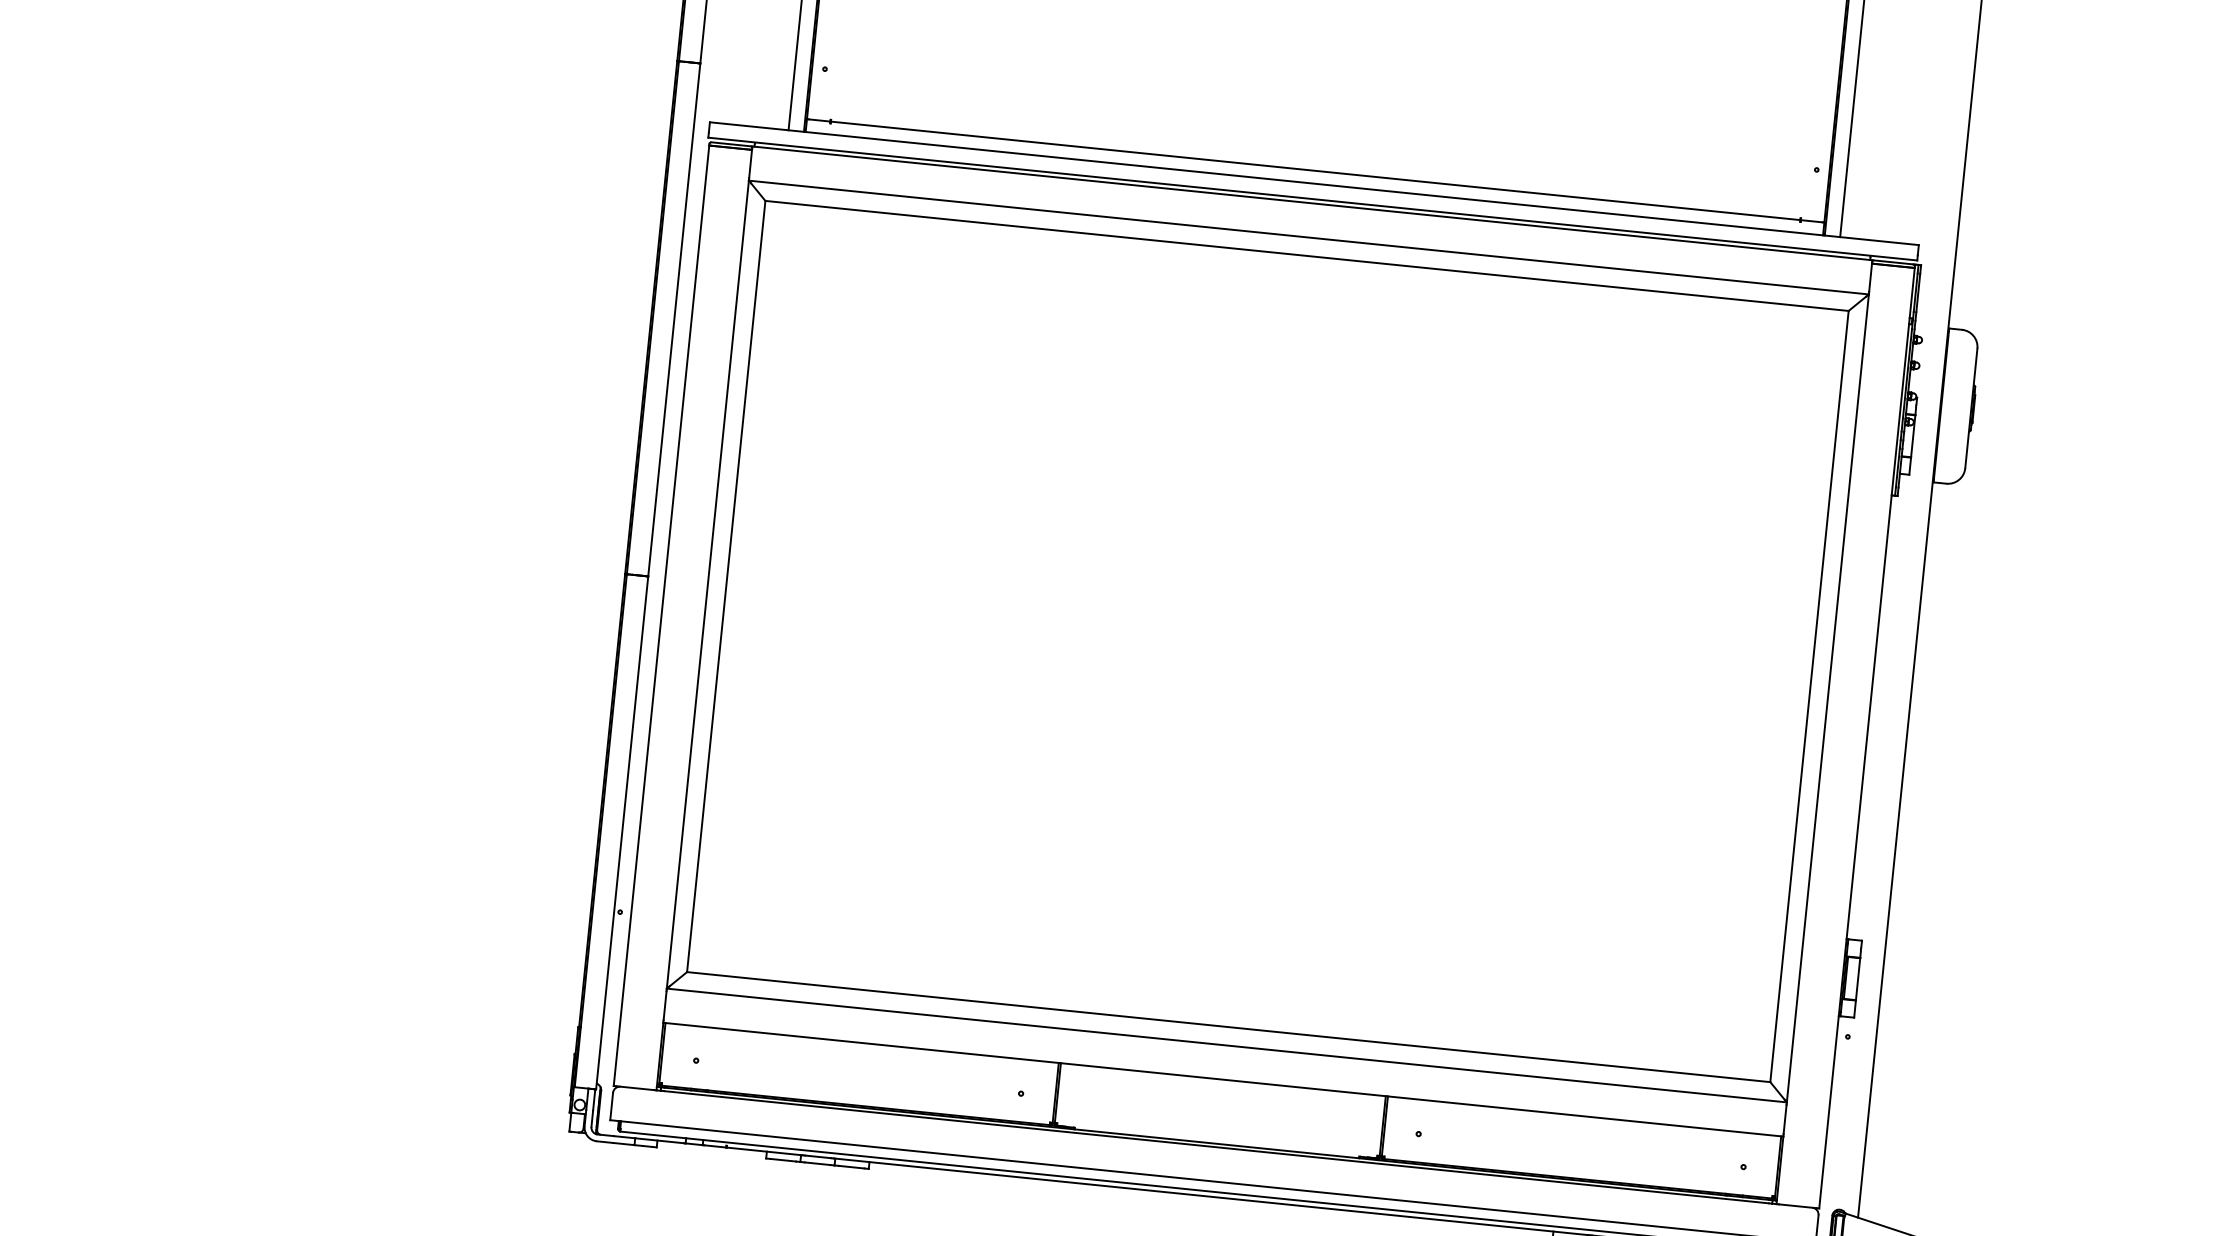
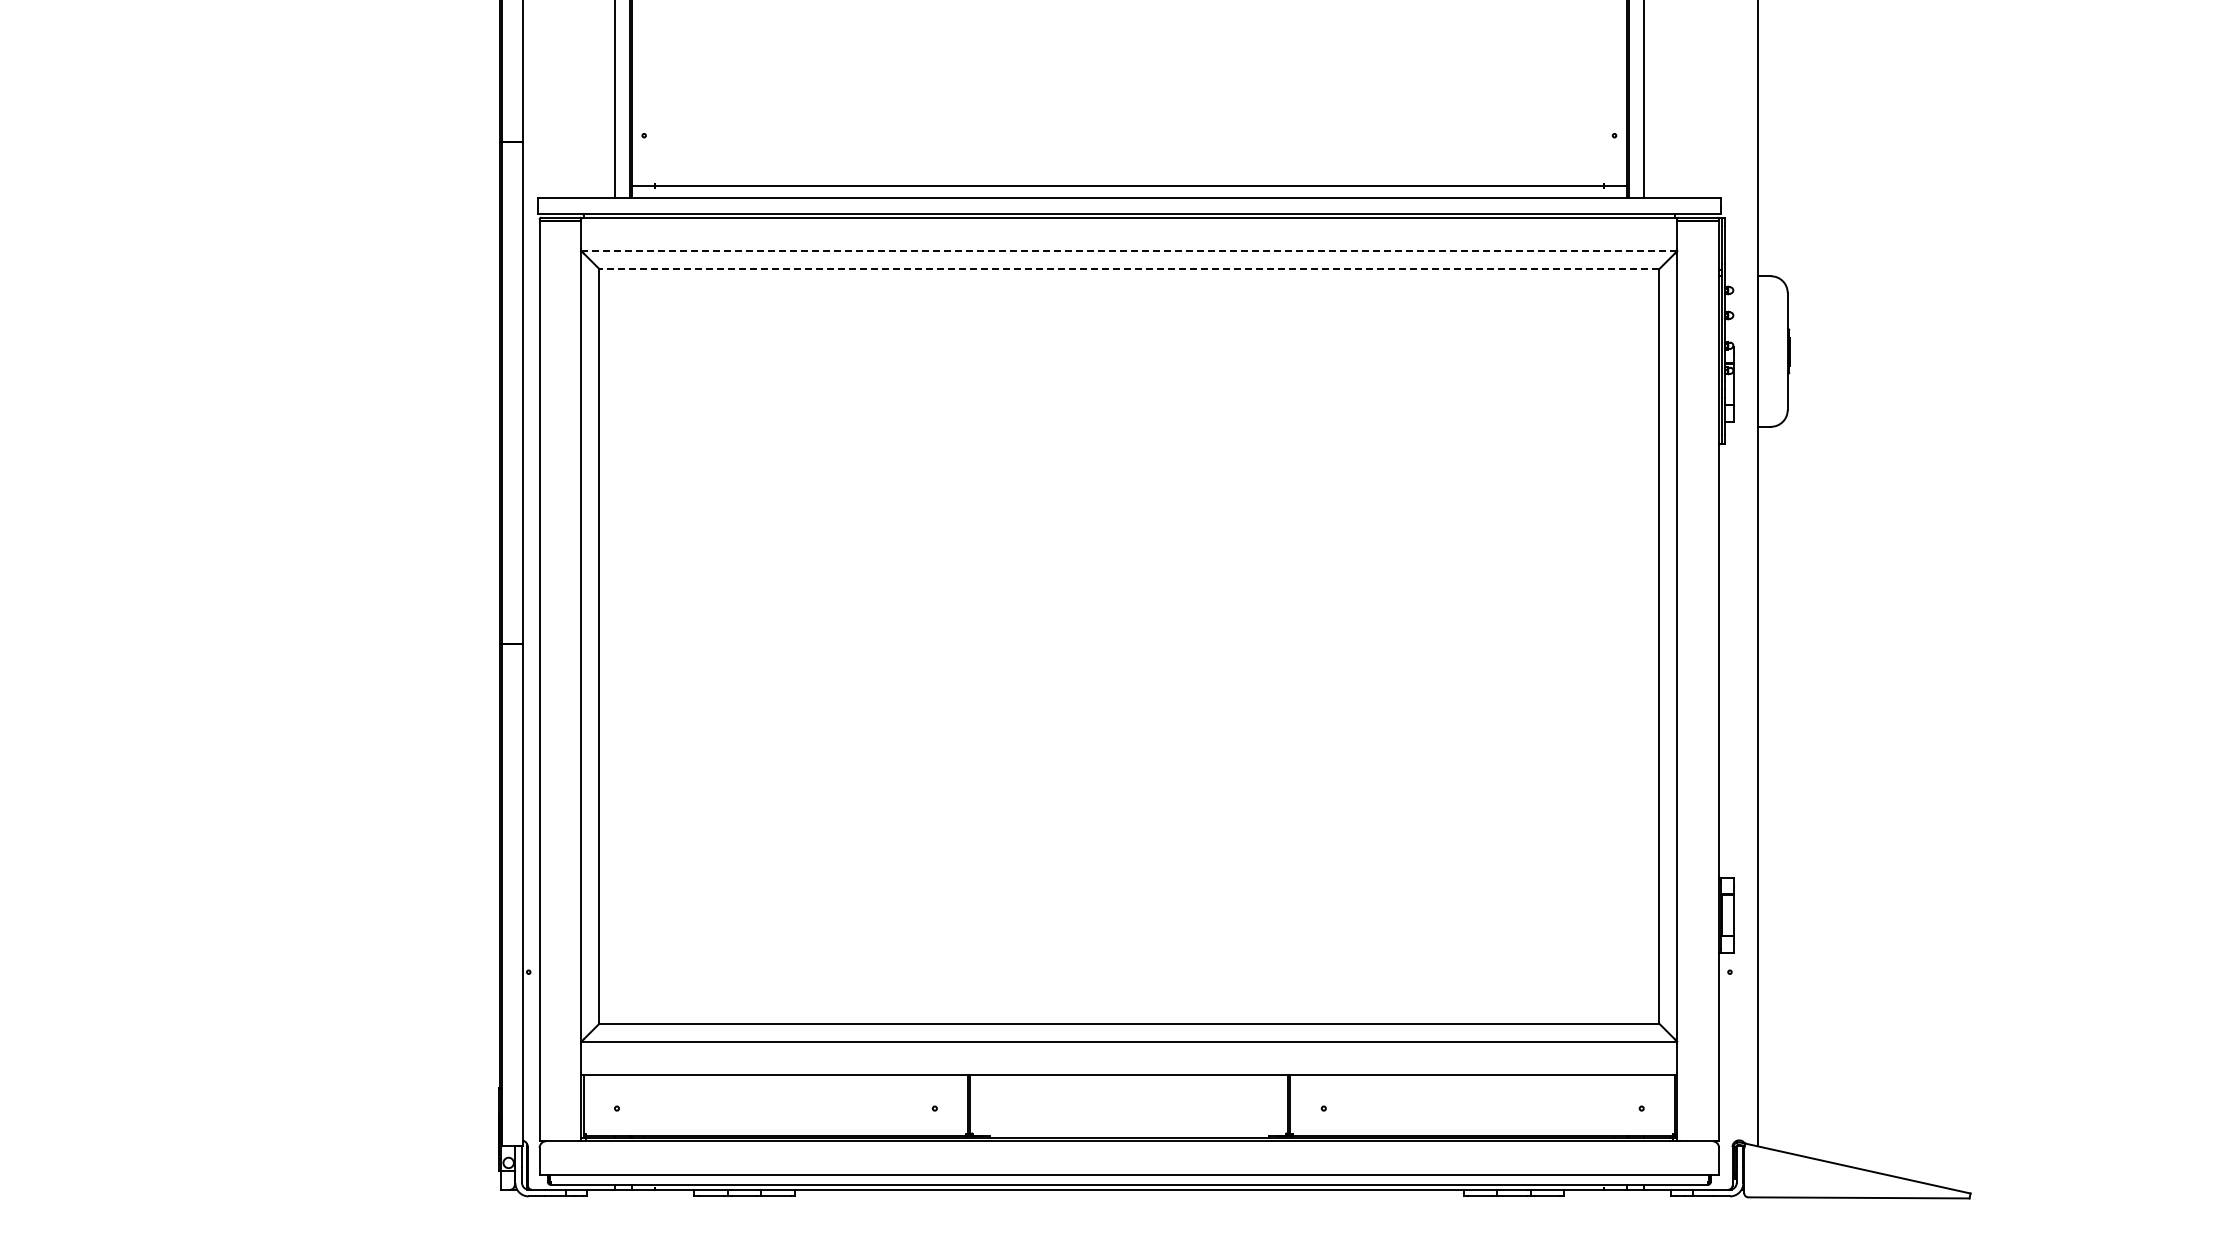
line: (1308, 237) -> (1129, 251), solid -> dashed
line: (1307, 256) -> (1129, 269), solid -> dashed

